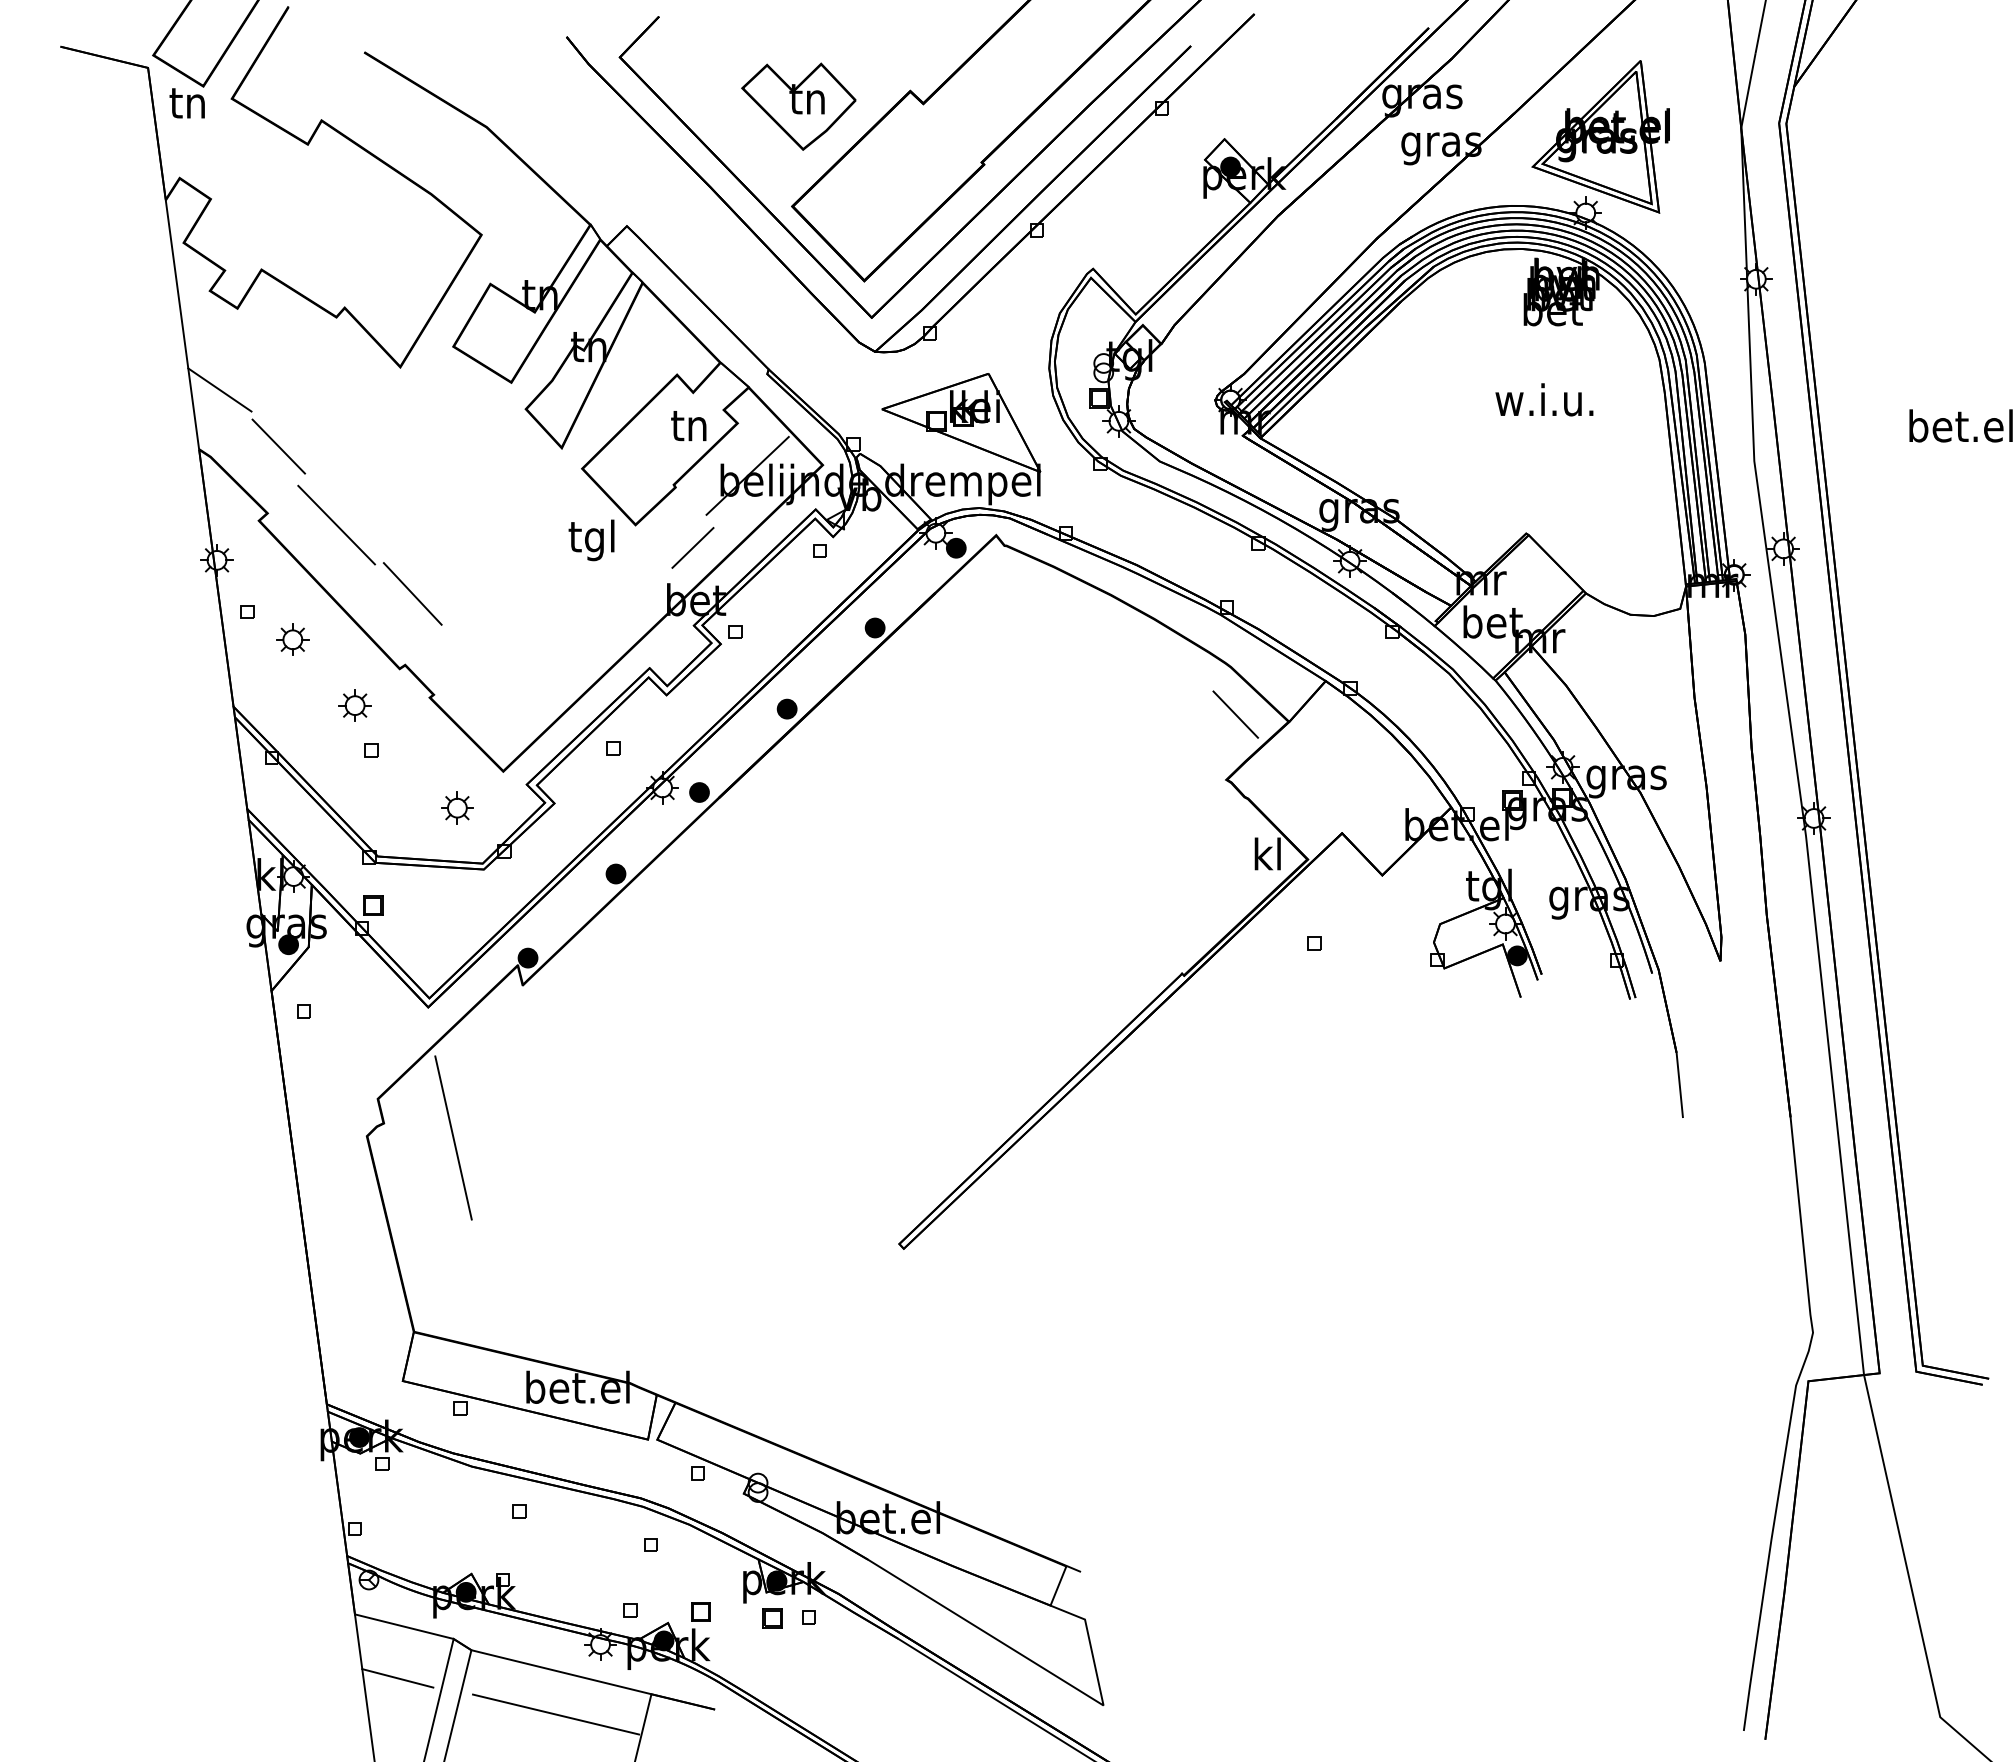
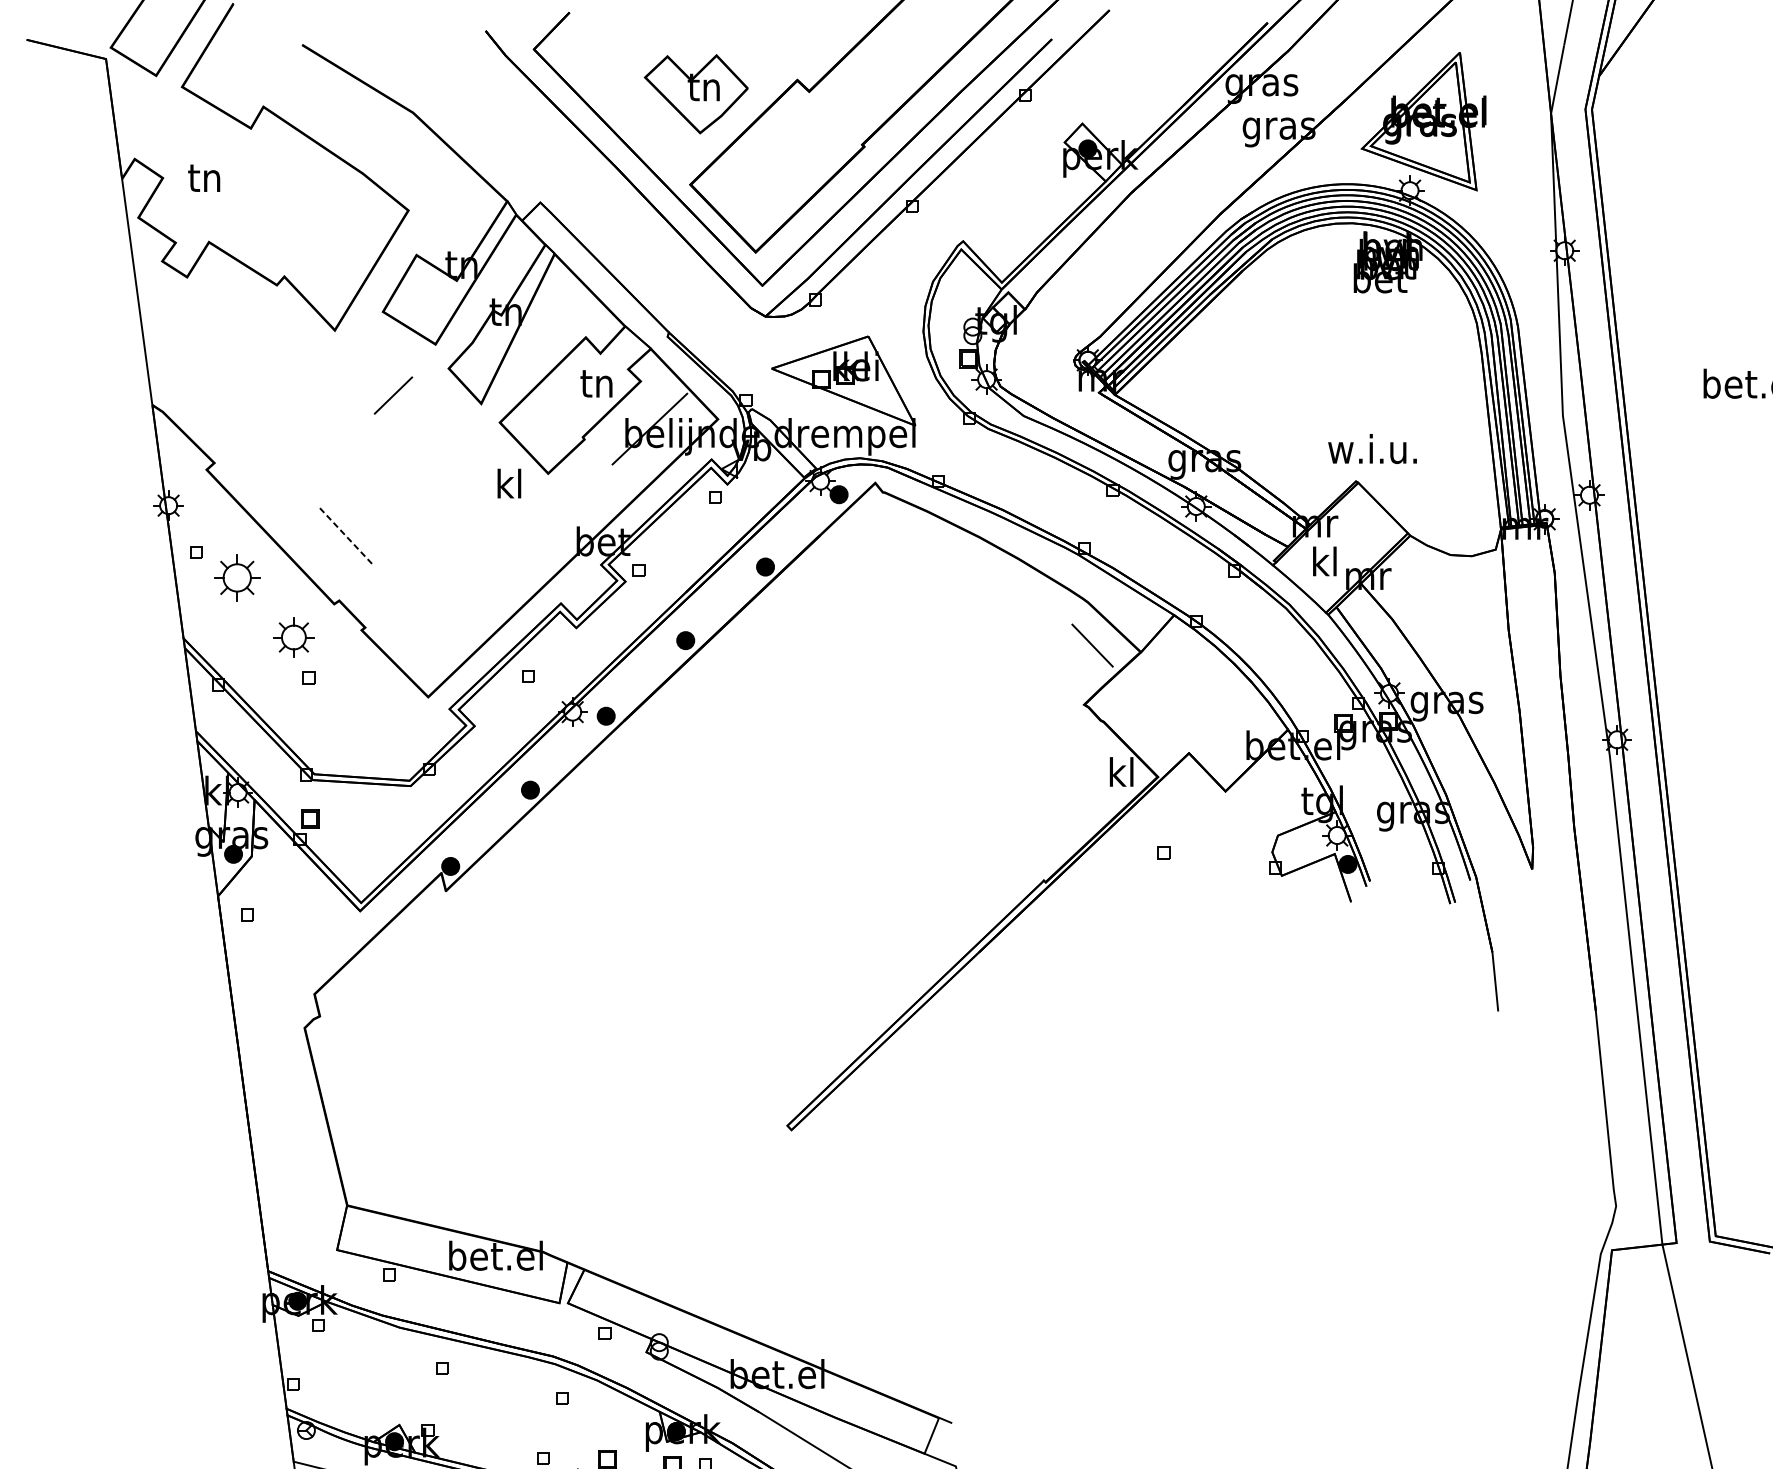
text: (186, 103) -> (203, 178), moved
line: (219, 389) -> (170, 350), removed
text: (1544, 399) -> (1372, 448), moved
line: (278, 446) -> (224, 402), removed
line: (336, 524) -> (276, 473), removed
text: (591, 540) -> (508, 487), tgl -> kl
line: (692, 547) -> (393, 395), moved
line: (413, 594) -> (346, 536), solid -> dashed
text: (1492, 621) -> (1325, 561), bet -> kl
part: (292, 639) -> (237, 577), size x1.6
part: (354, 705) -> (293, 637), size x1.4
part: (457, 807) -> (386, 729), removed
line: (453, 1137) -> (383, 1029), removed

